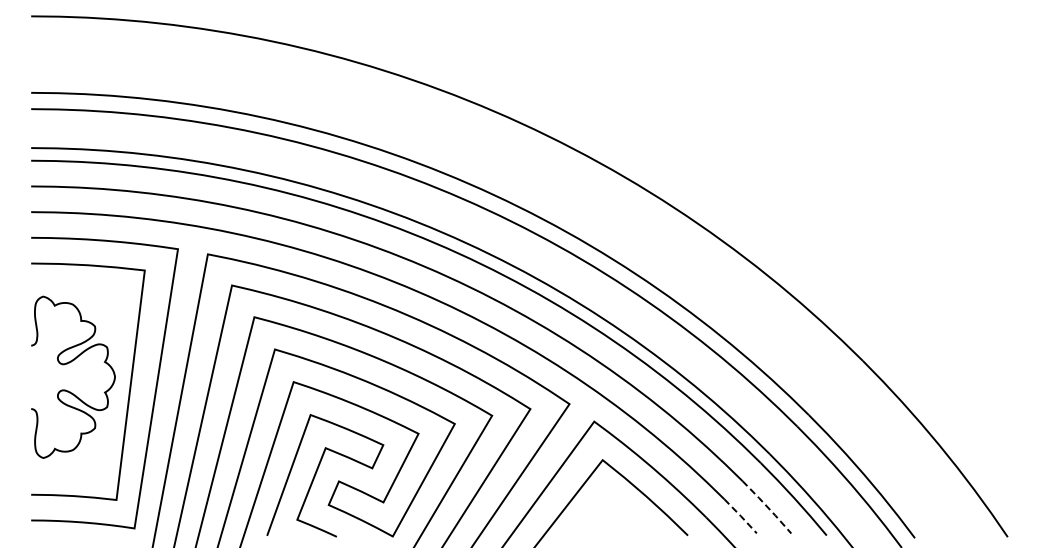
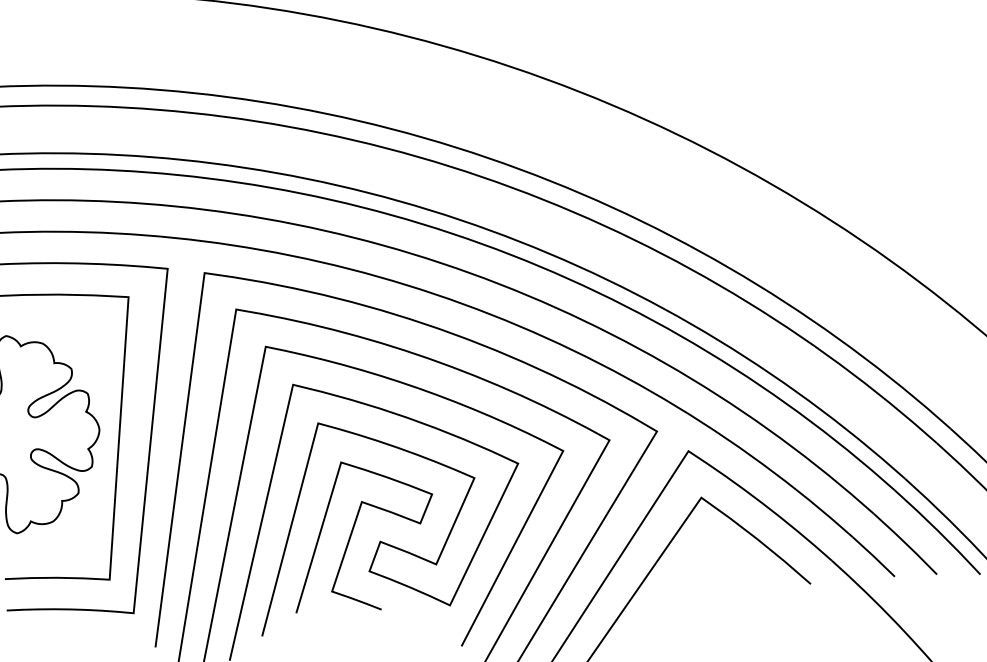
line: (767, 506) -> (906, 543), dashed -> solid
line: (740, 516) -> (873, 557), dashed -> solid

